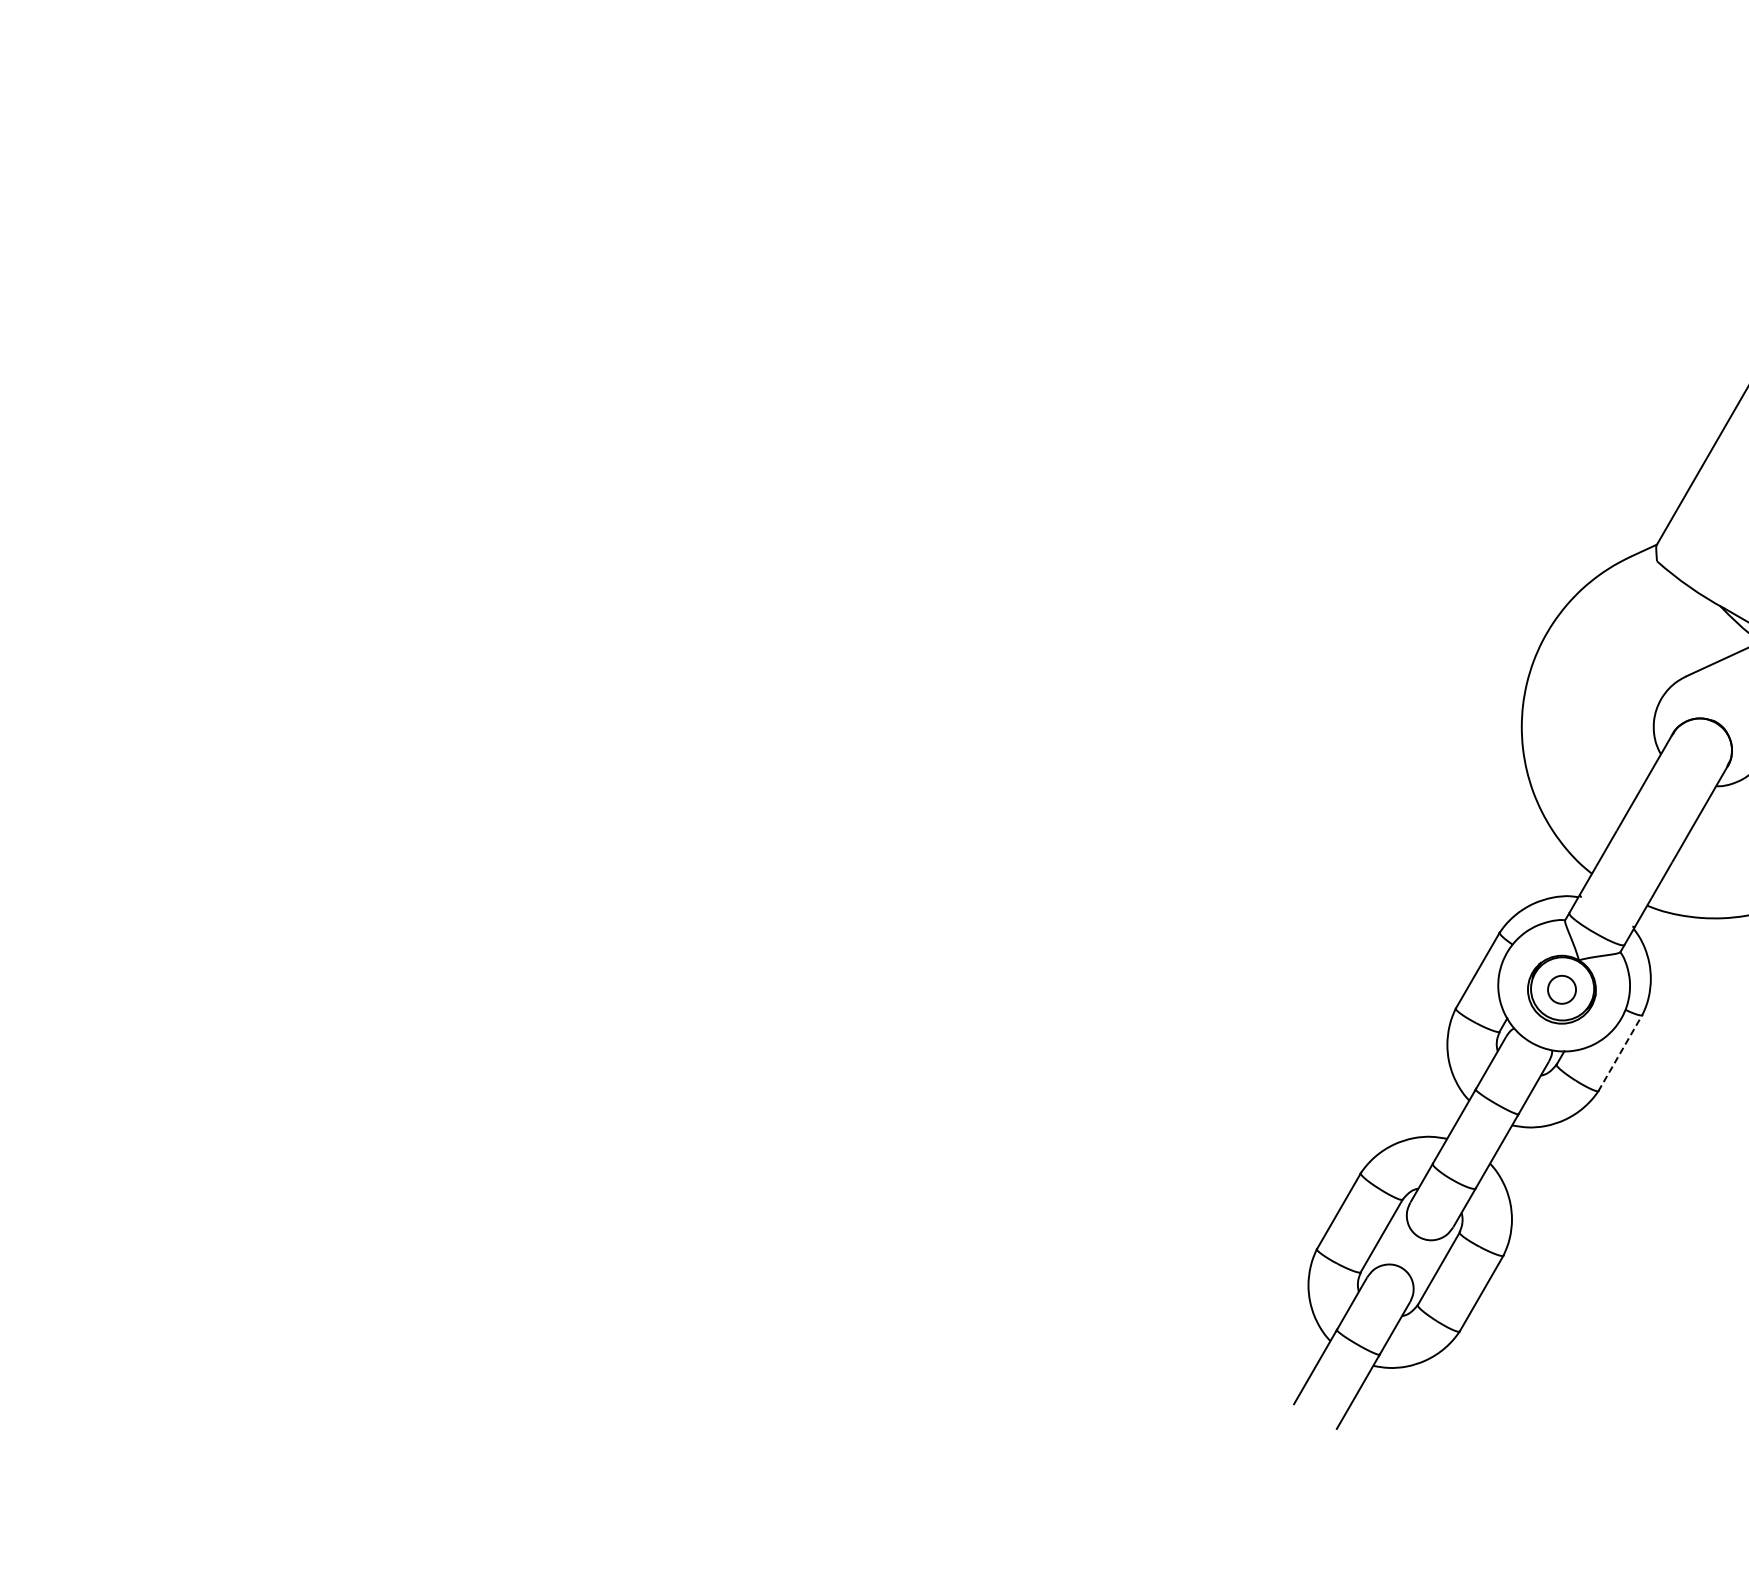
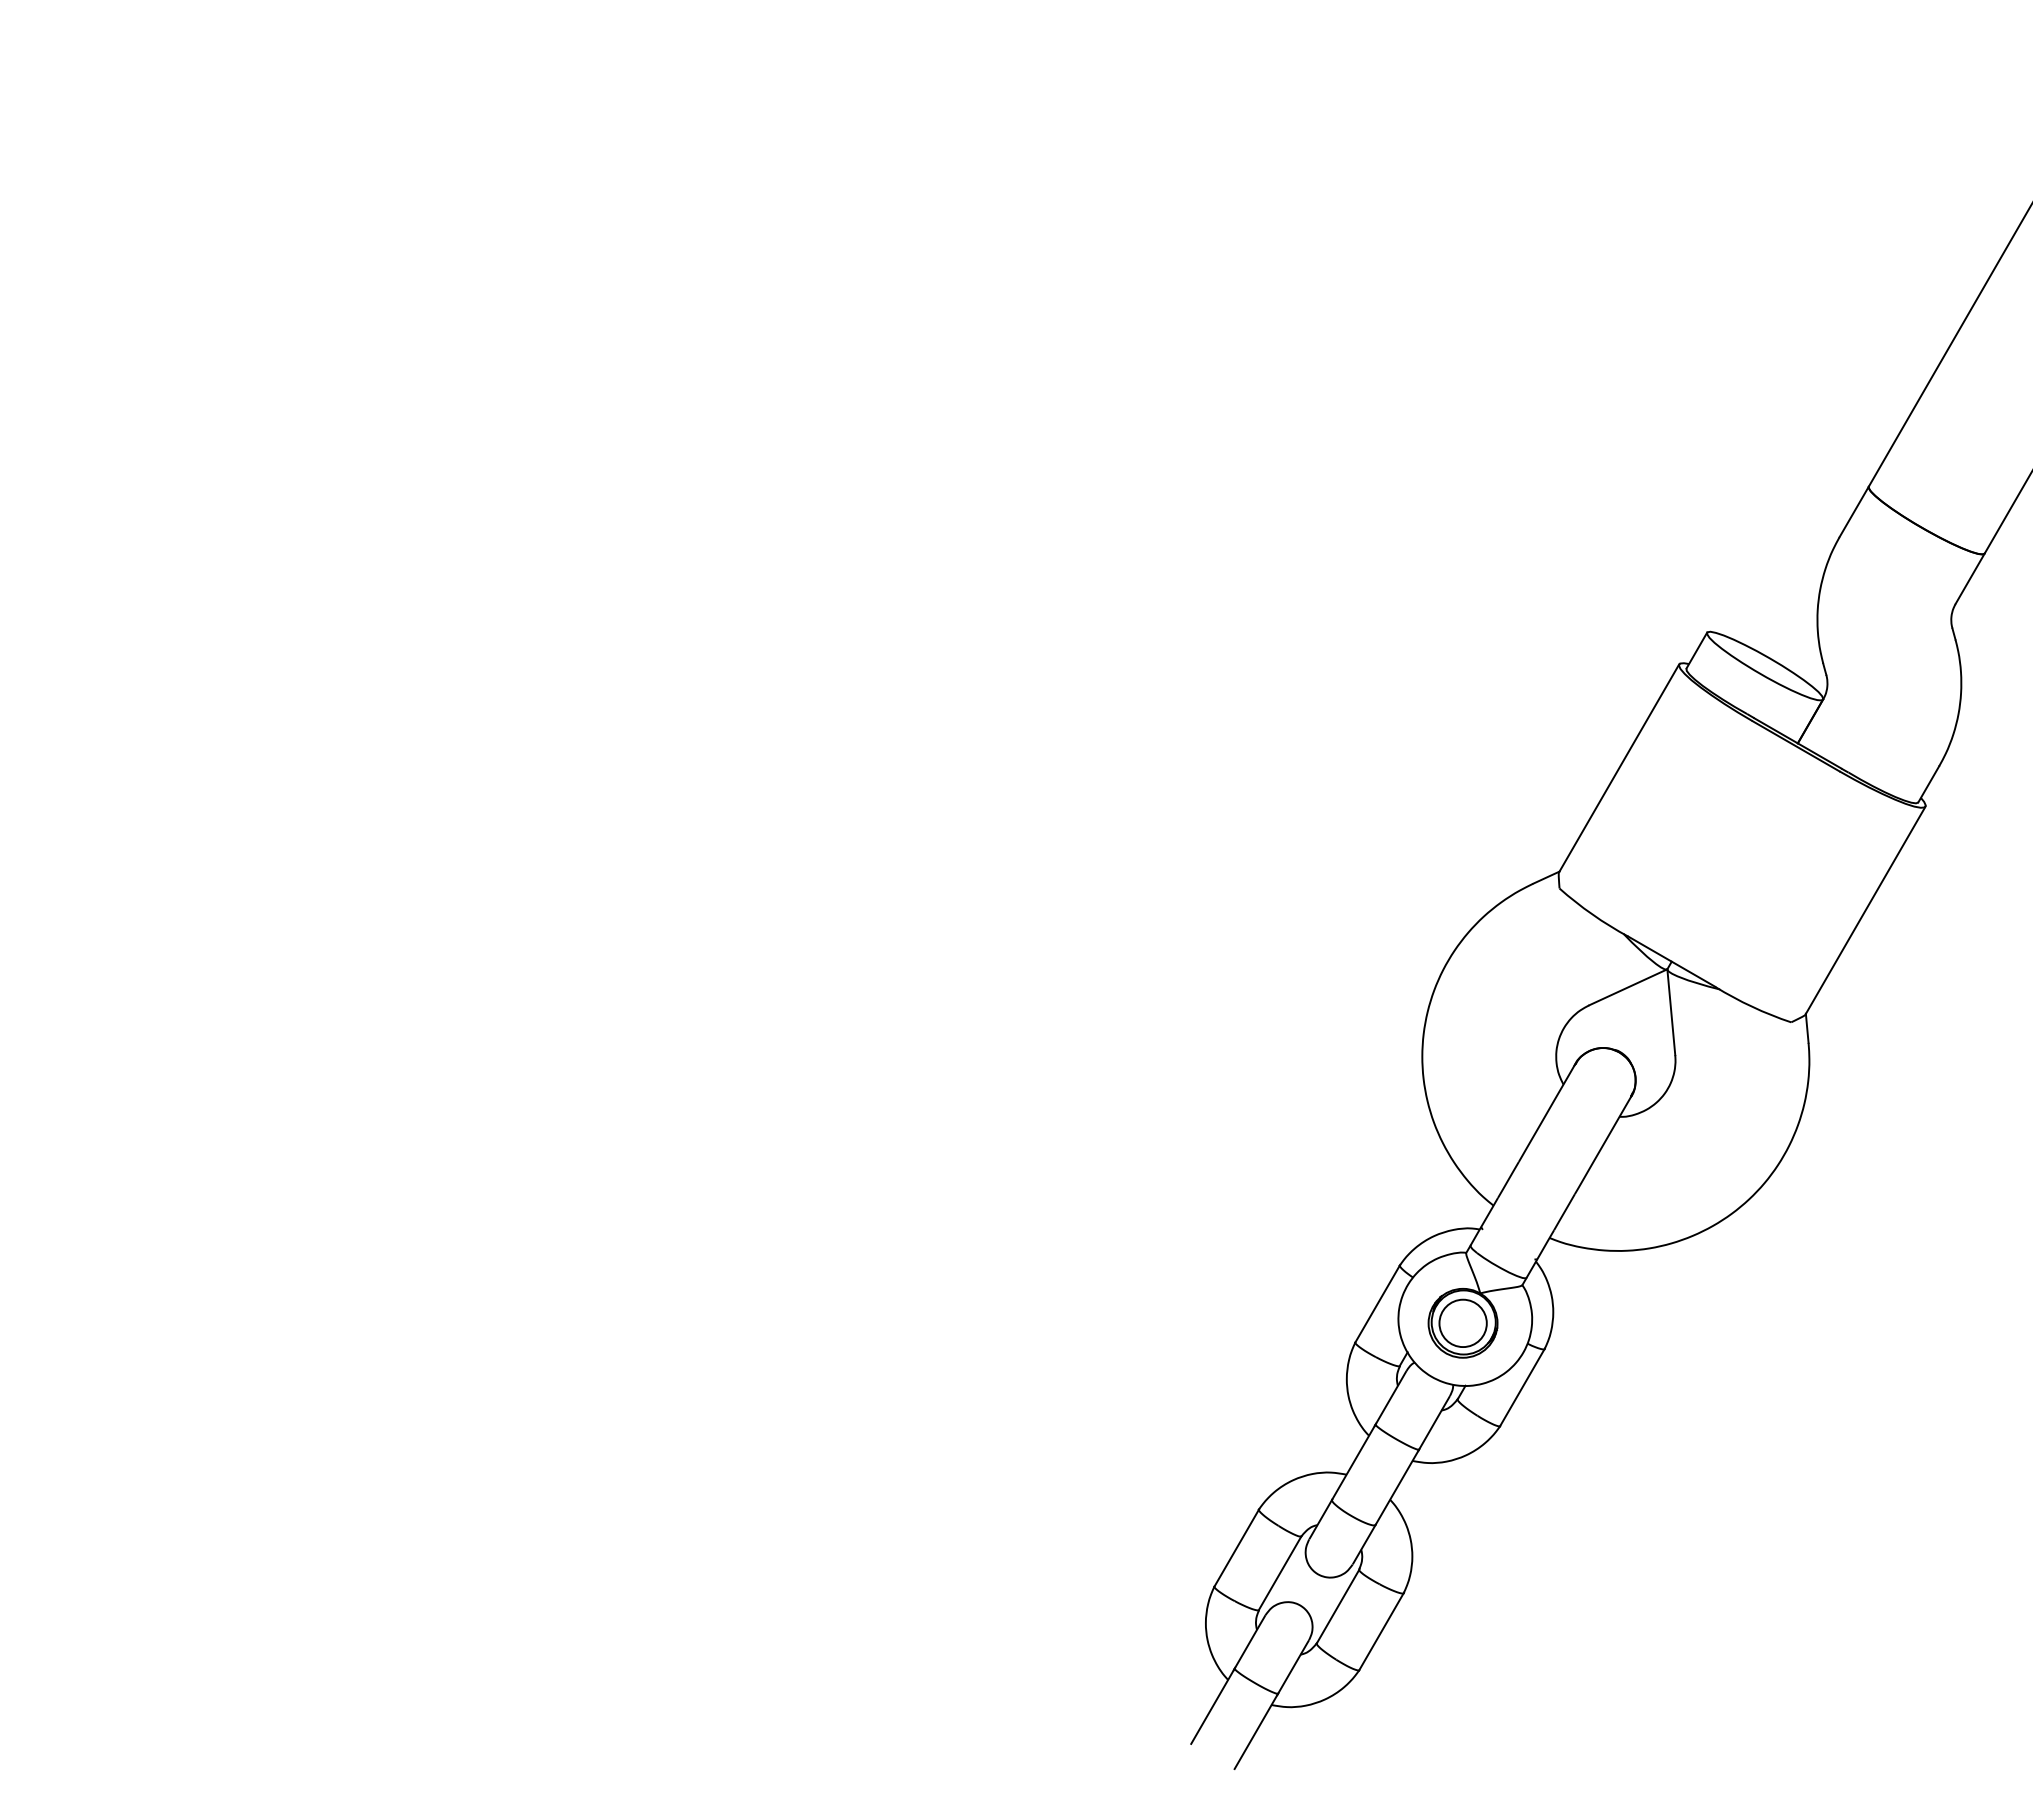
circle: (1561, 989) -> (1462, 1323), size x1.67
line: (1620, 1052) -> (1522, 1387), dashed -> solid

